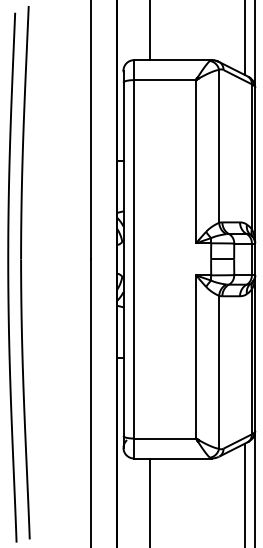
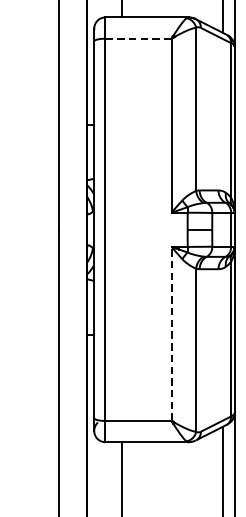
line: (164, 80) -> (137, 39), solid -> dashed
line: (196, 356) -> (172, 333), solid -> dashed

